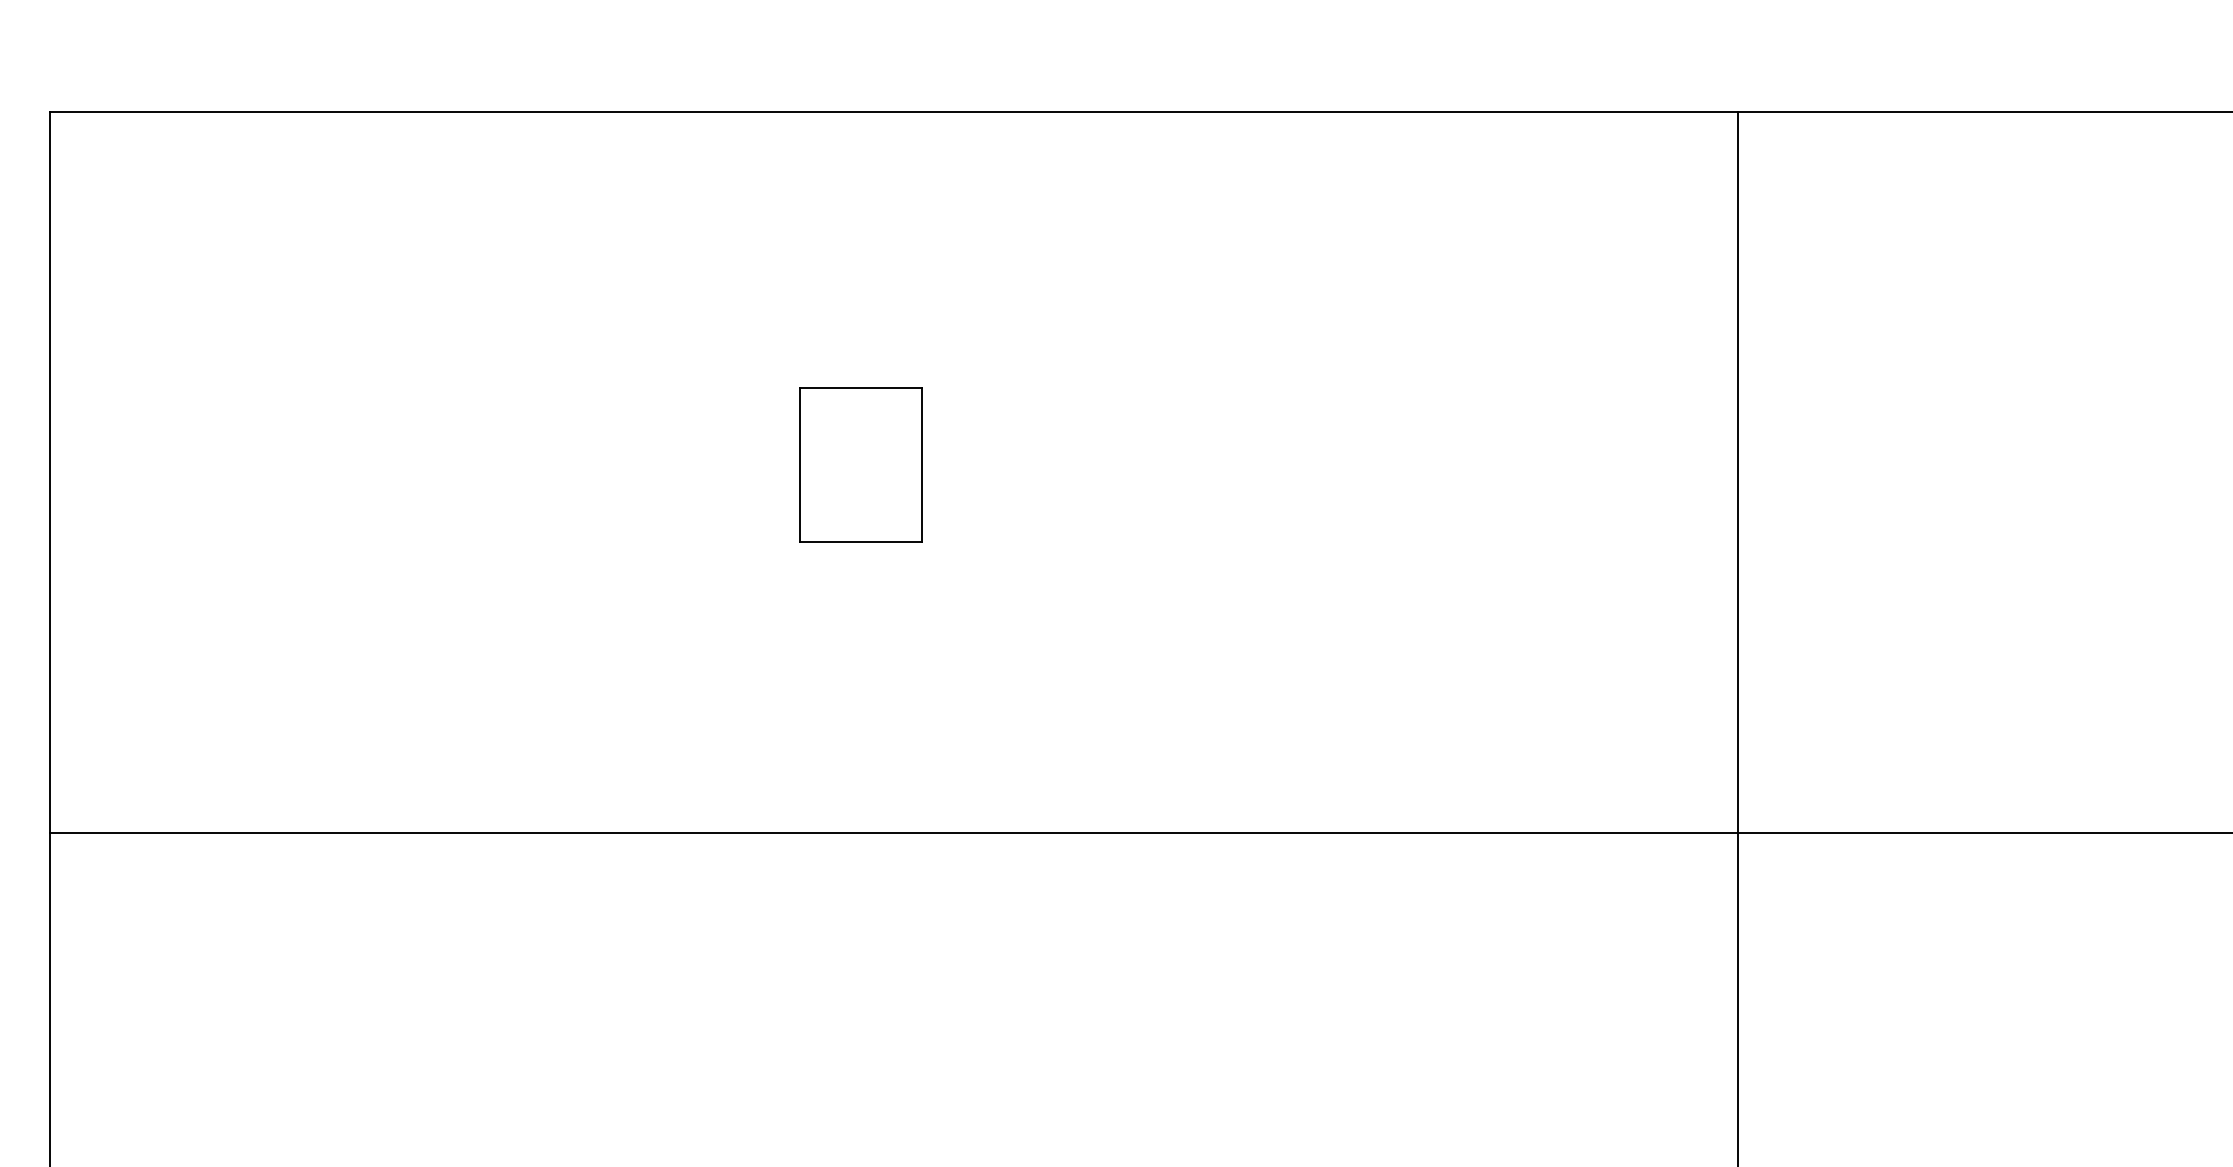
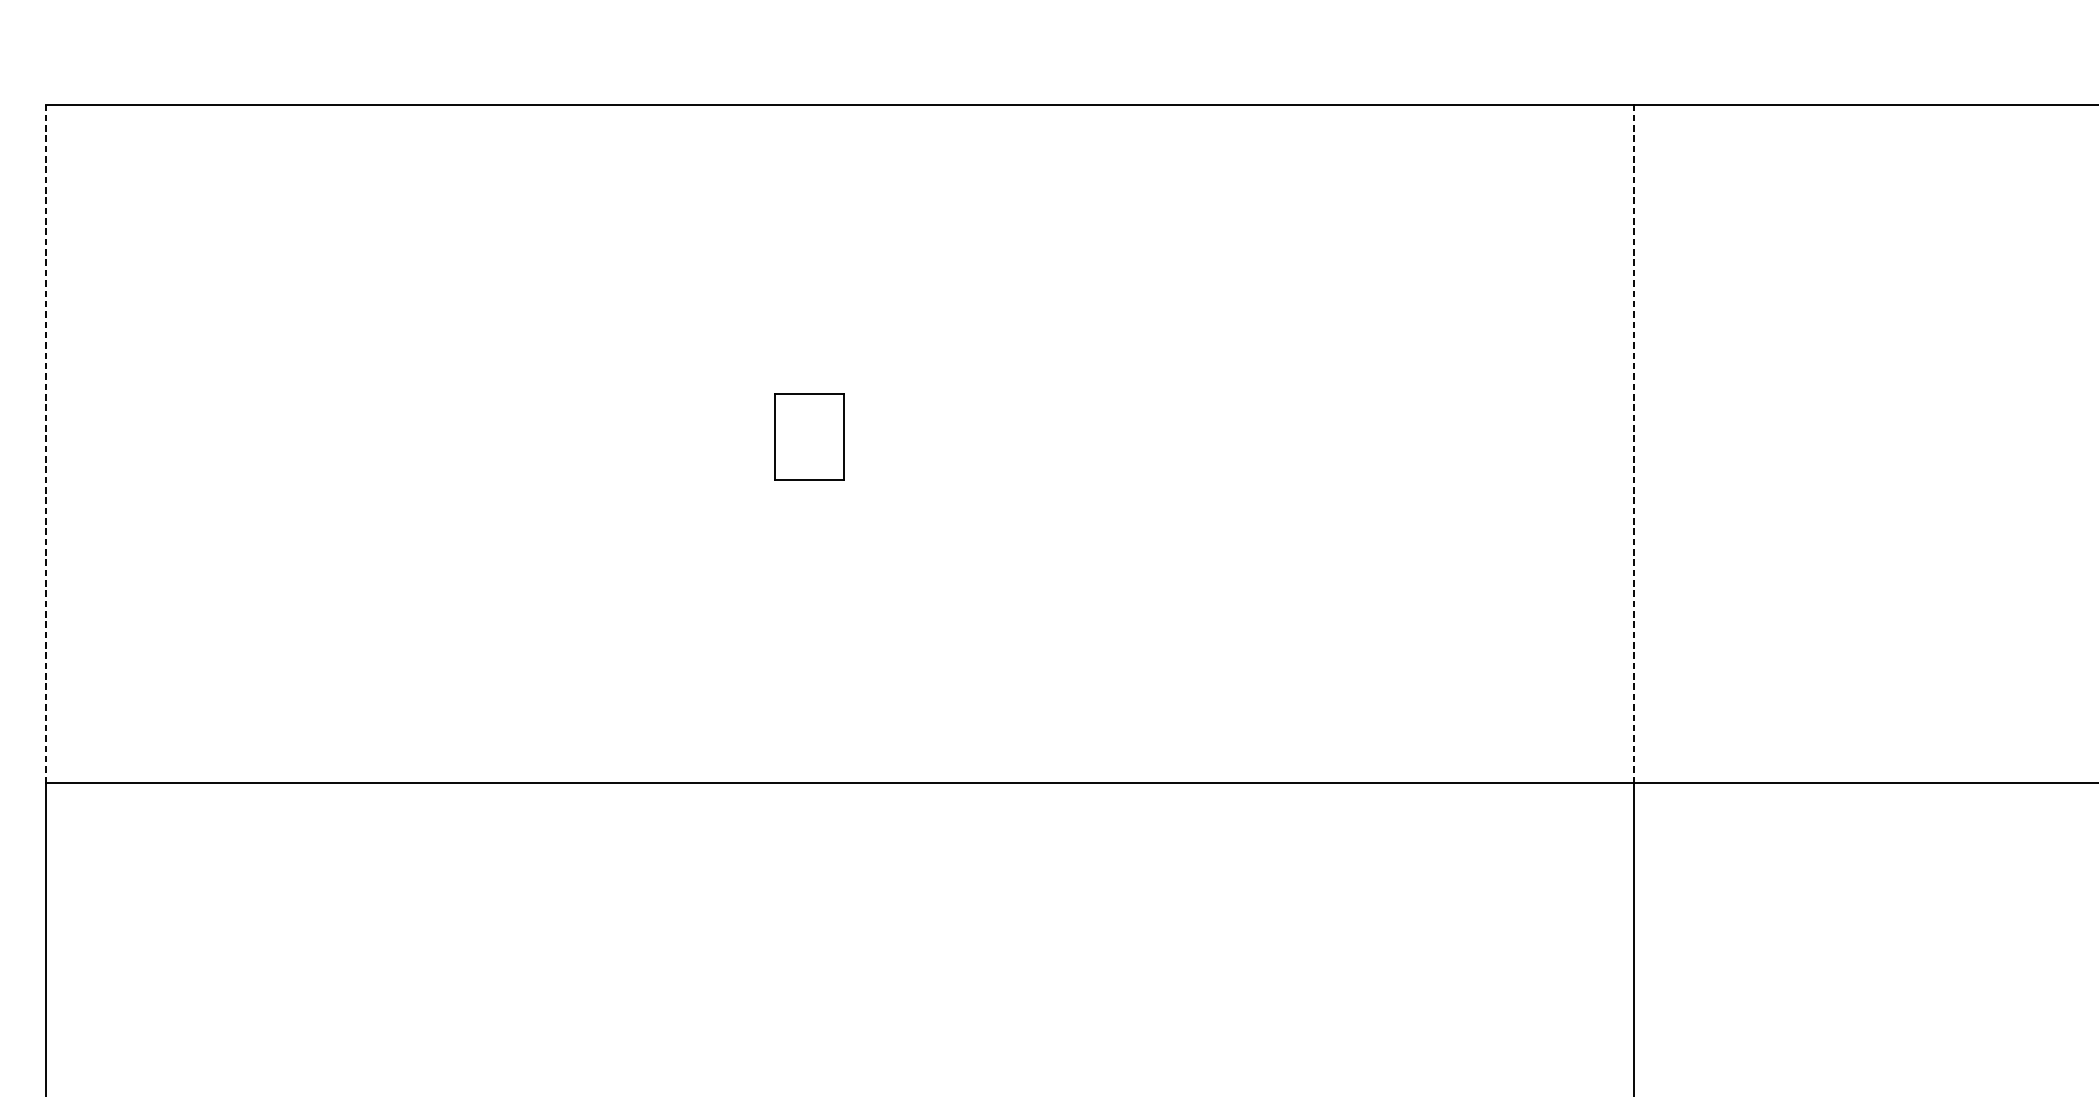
part: (860, 464) -> (808, 436), size x0.6
line: (49, 472) -> (46, 444), solid -> dashed
line: (1737, 472) -> (1633, 444), solid -> dashed

